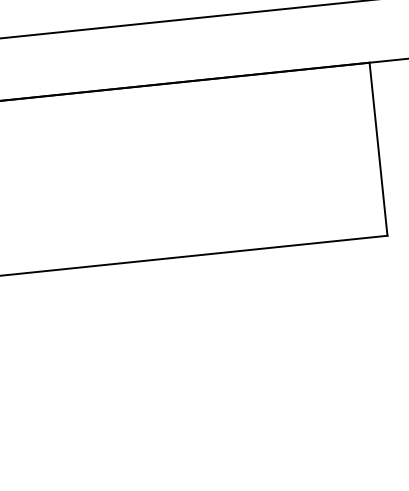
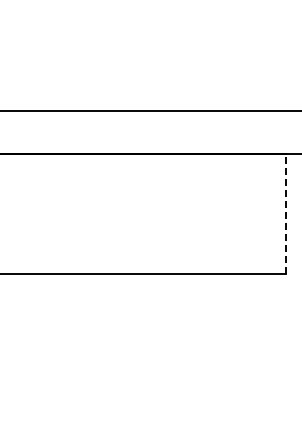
line: (378, 148) -> (285, 213), solid -> dashed

